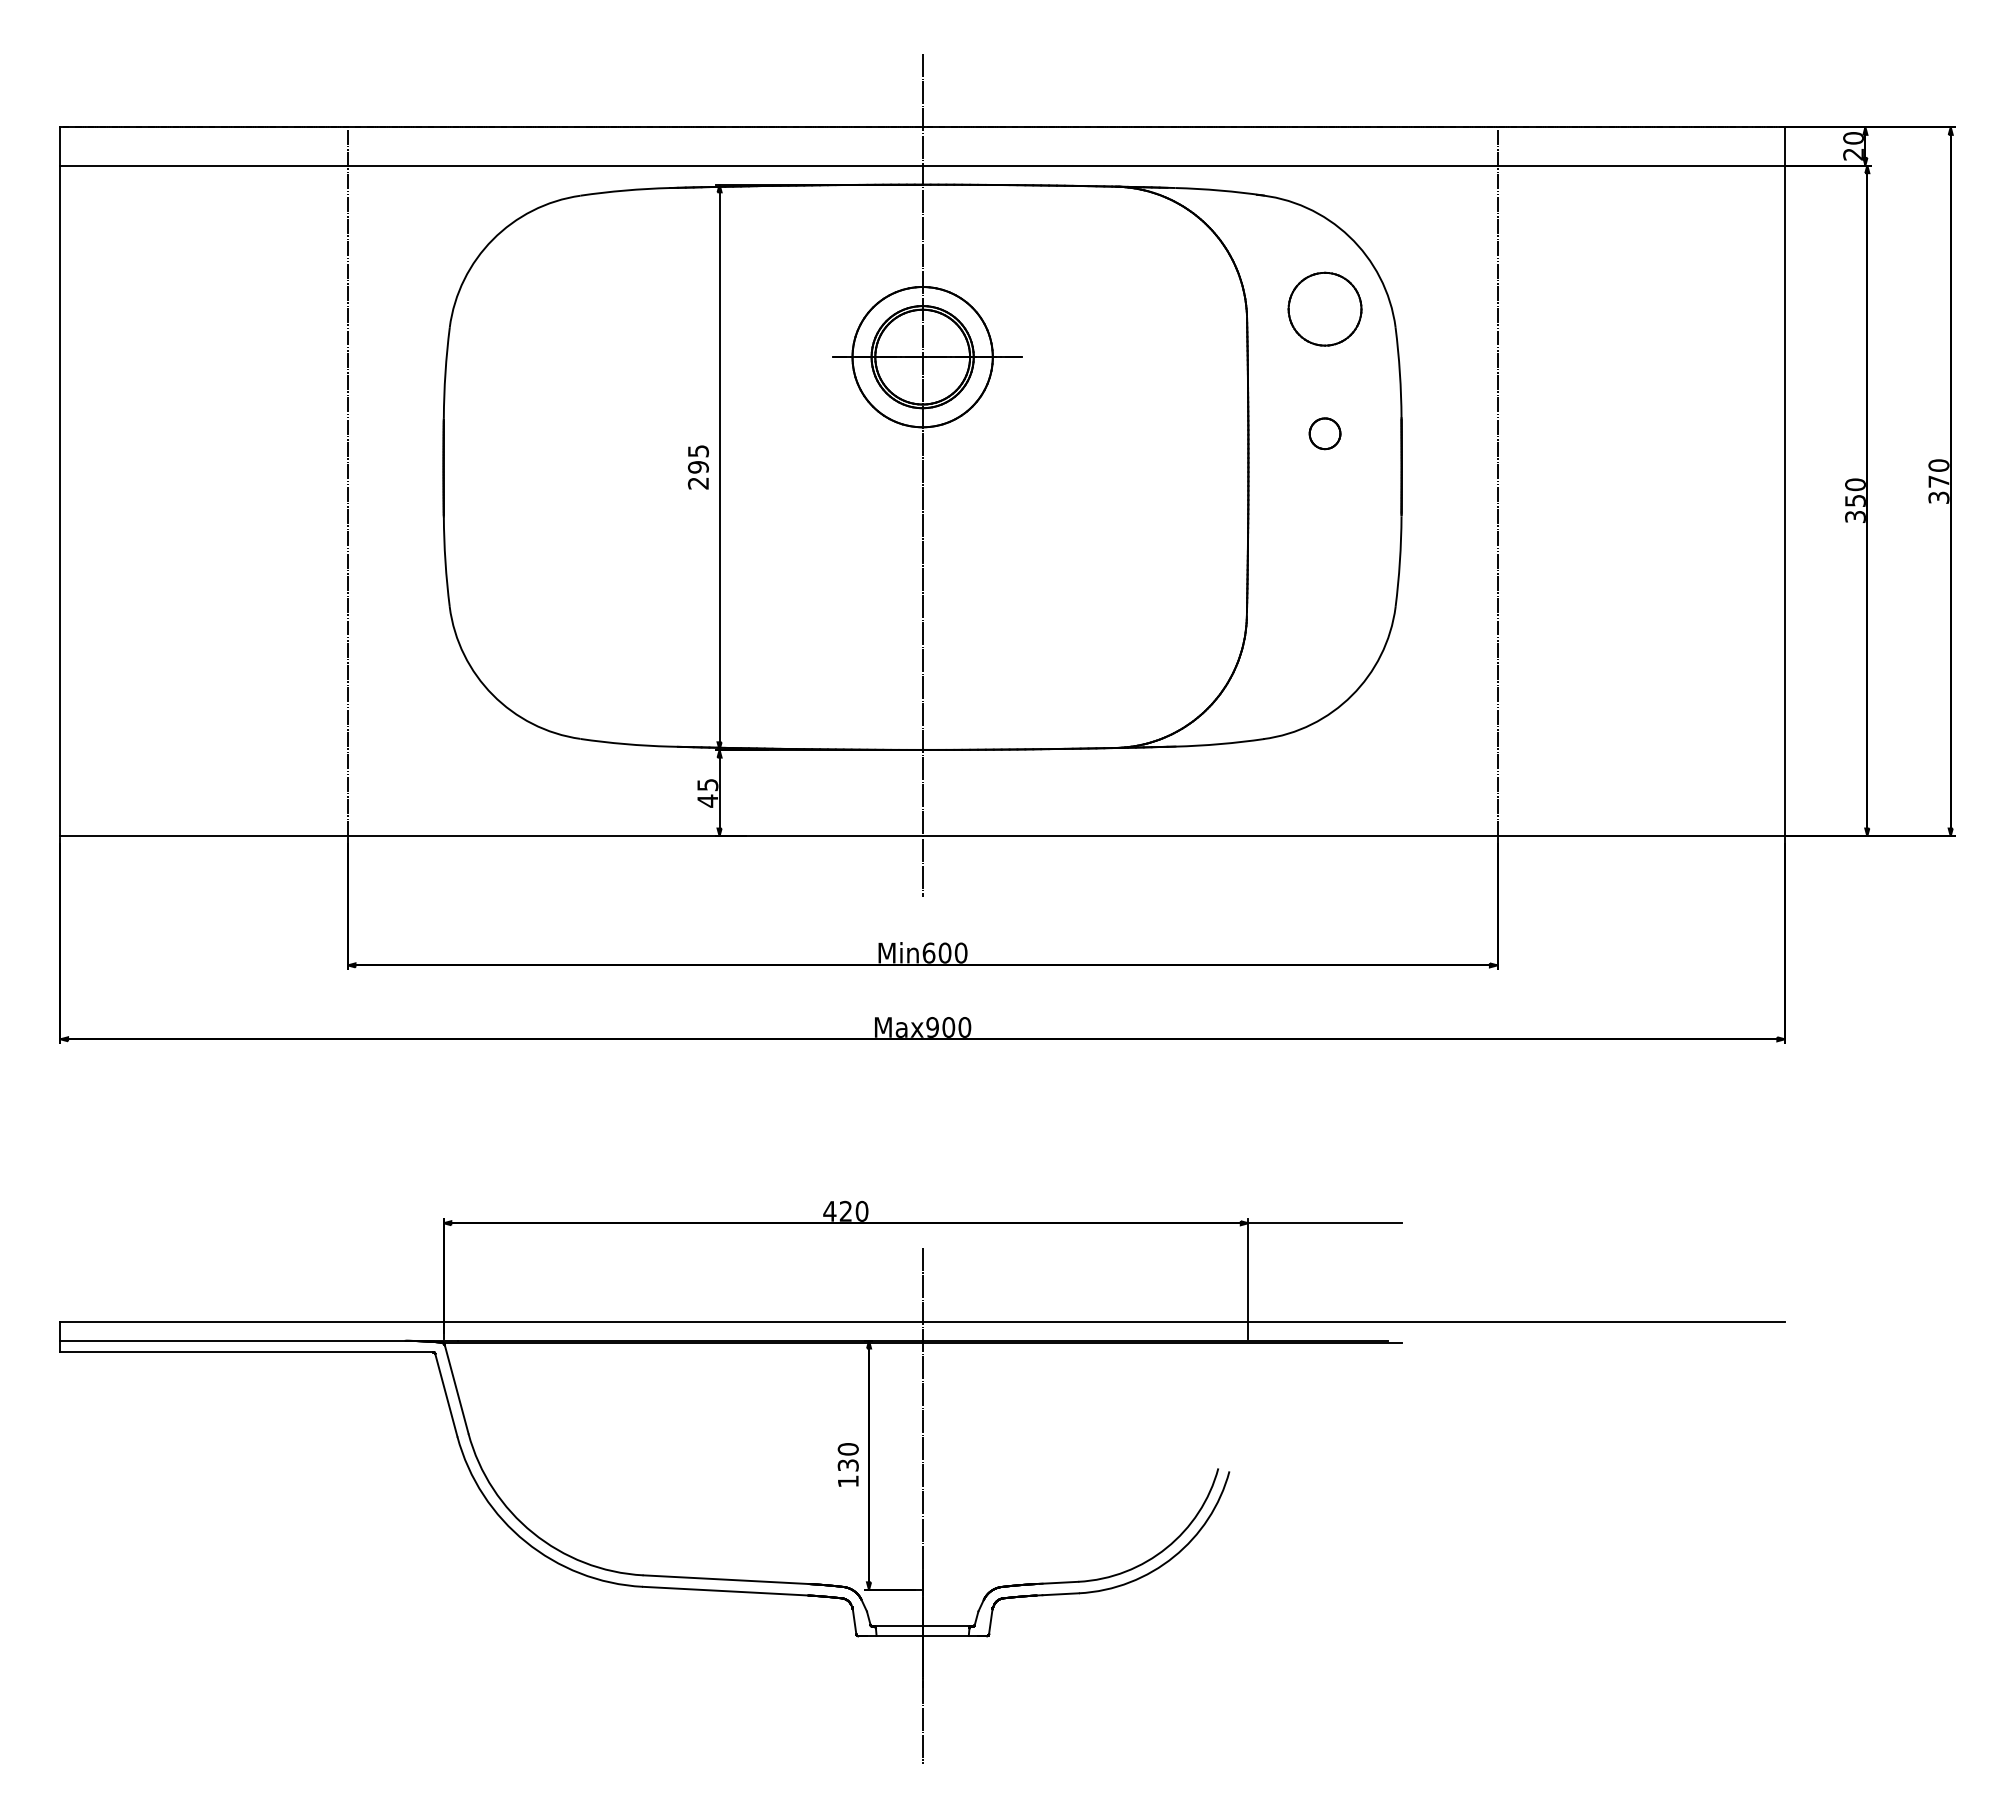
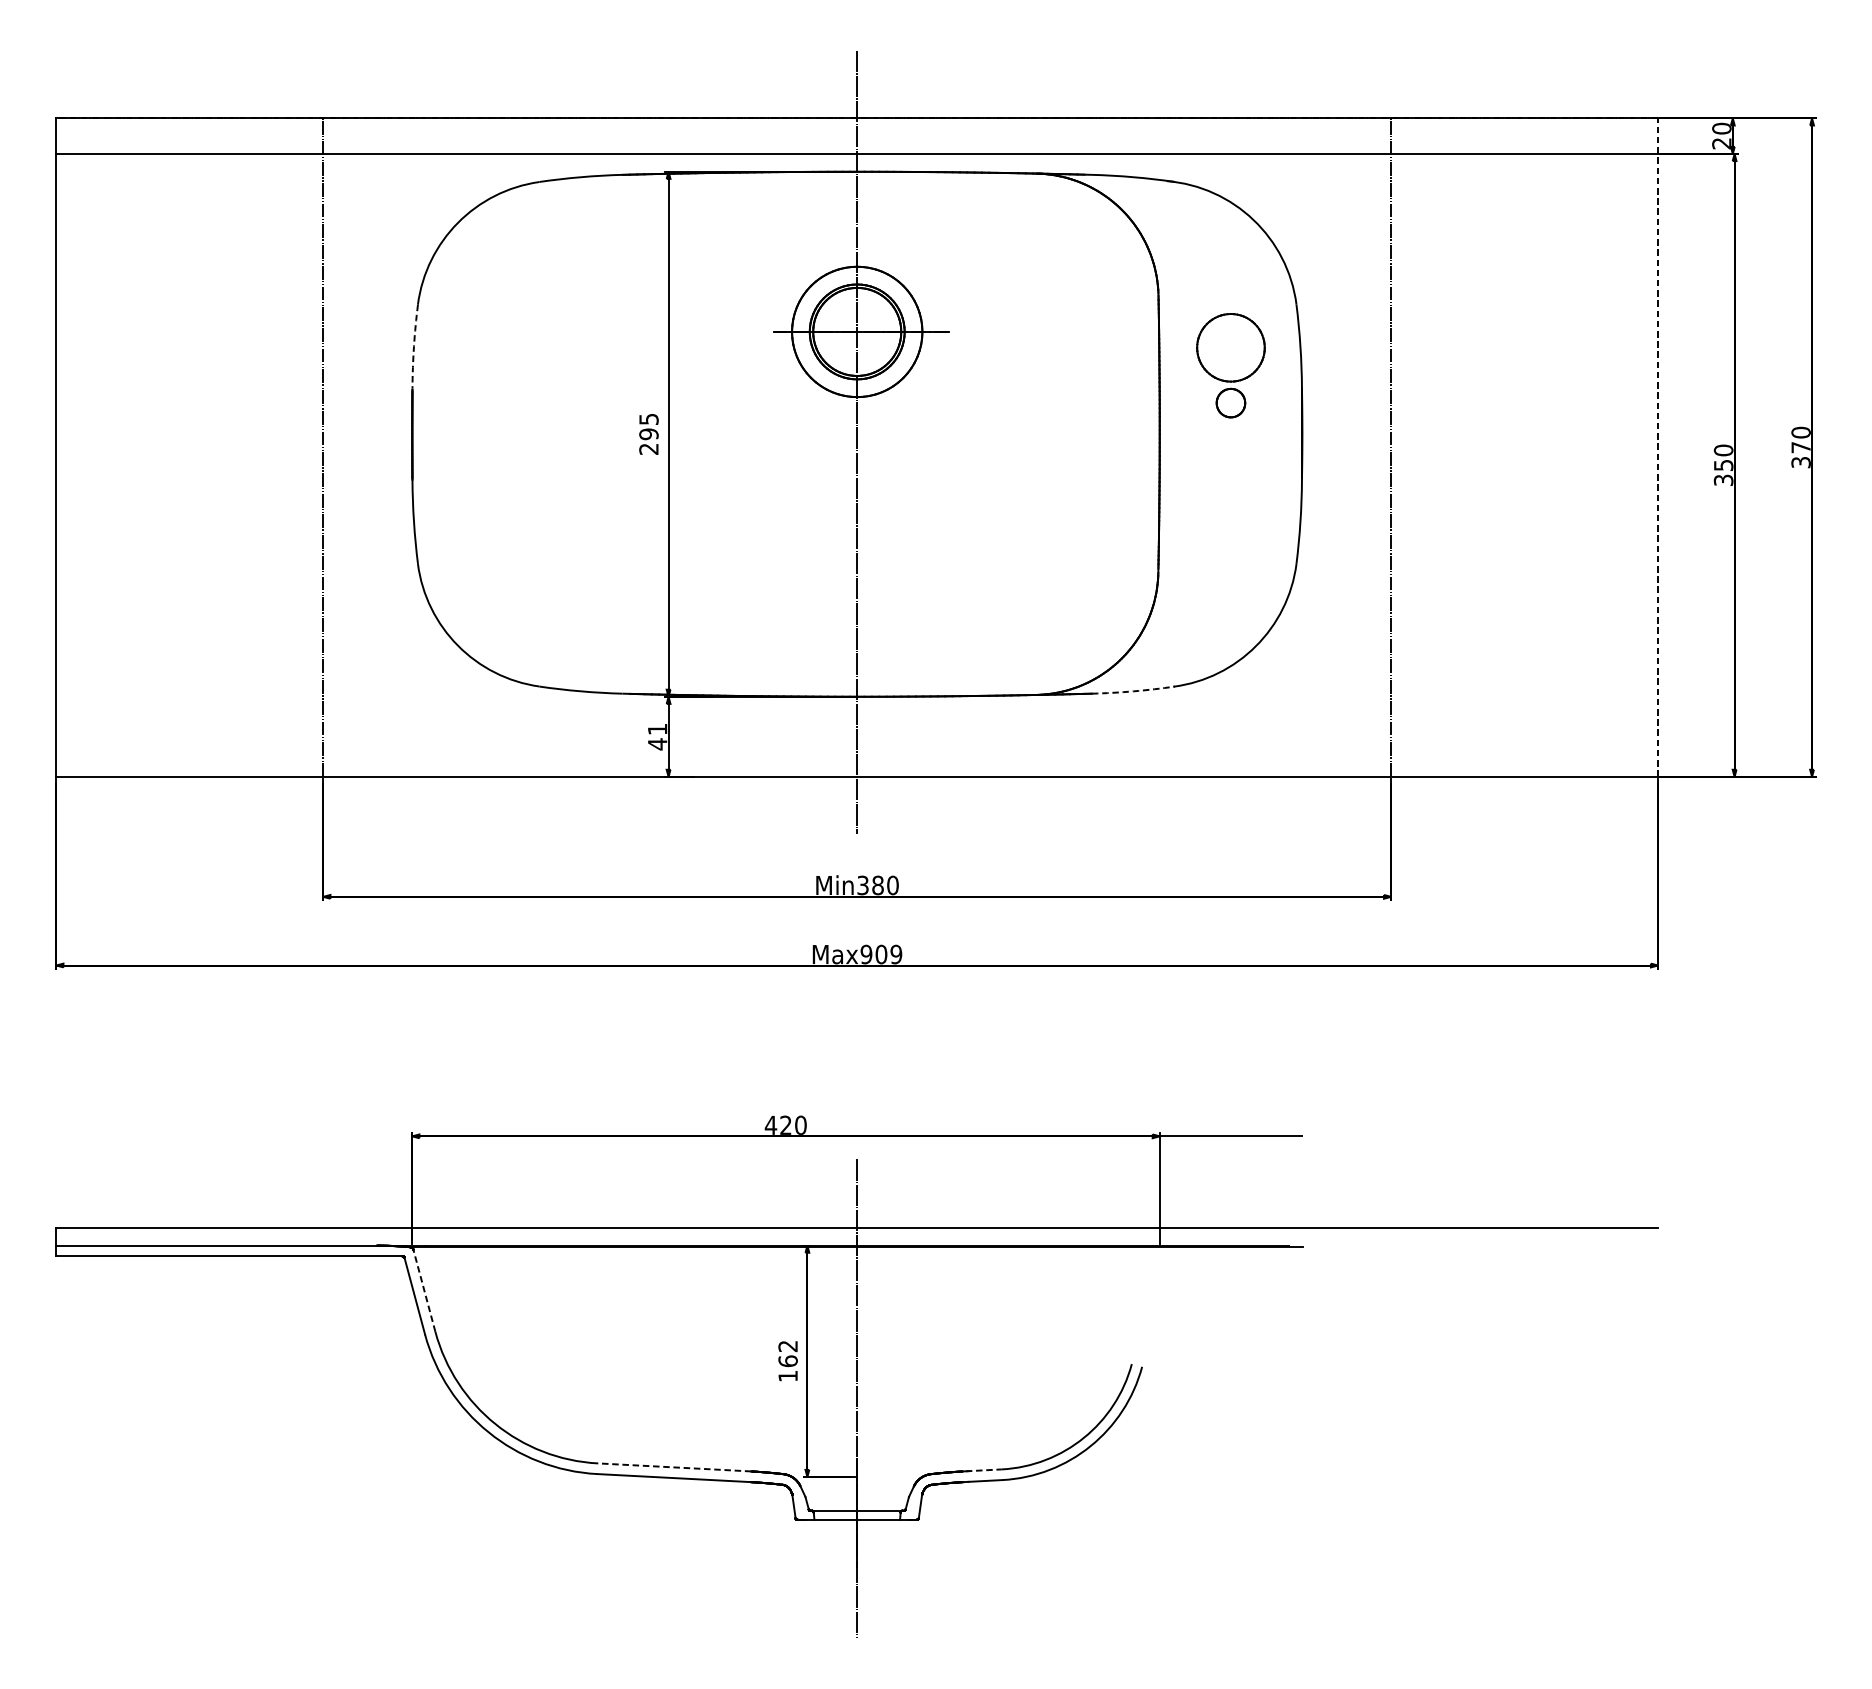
part: (1324, 308) -> (1230, 347), moved
arc: (445, 372) -> (414, 346), solid -> dashed
line: (1784, 481) -> (1657, 447), solid -> dashed
arc: (1220, 744) -> (1133, 691), solid -> dashed
text: (707, 785) -> (657, 729), 45 -> 41
text: (936, 952) -> (870, 884), Min600 -> Min380
text: (964, 1027) -> (896, 954), Max900 -> Max909
line: (456, 1389) -> (424, 1290), solid -> dashed
text: (847, 1457) -> (787, 1353), 130 -> 162
line: (726, 1579) -> (675, 1467), solid -> dashed
line: (1059, 1582) -> (984, 1470), solid -> dashed

